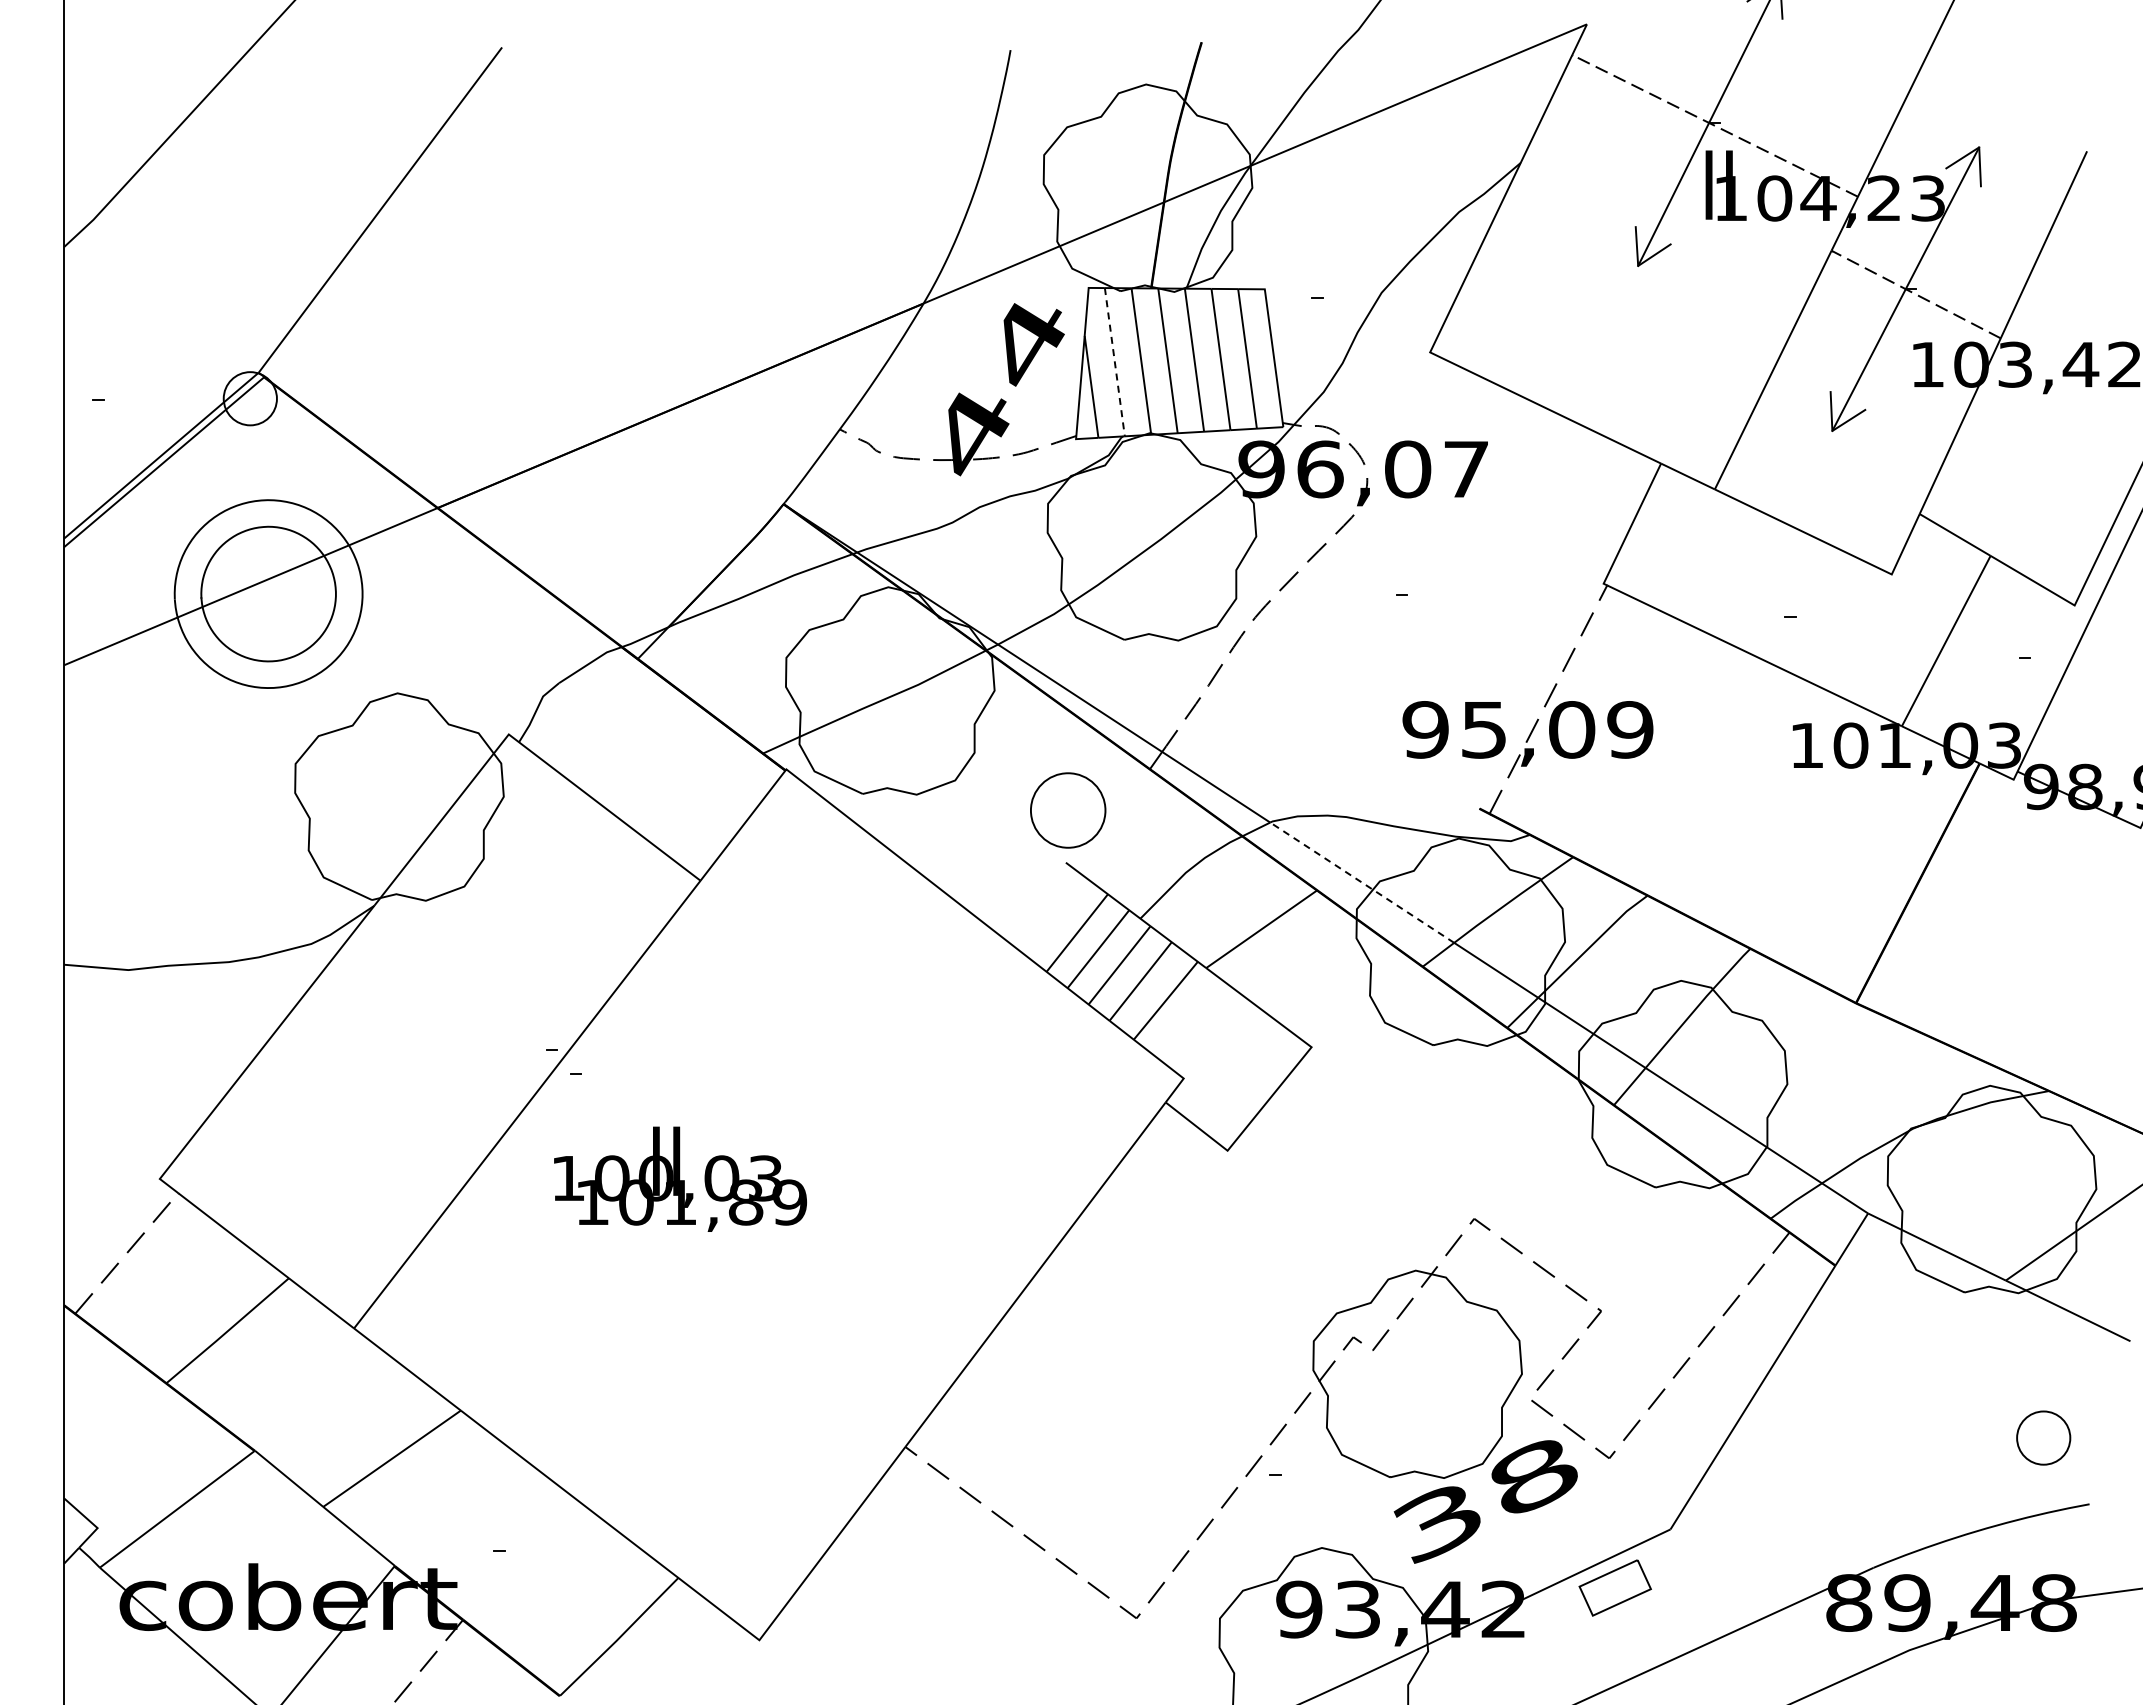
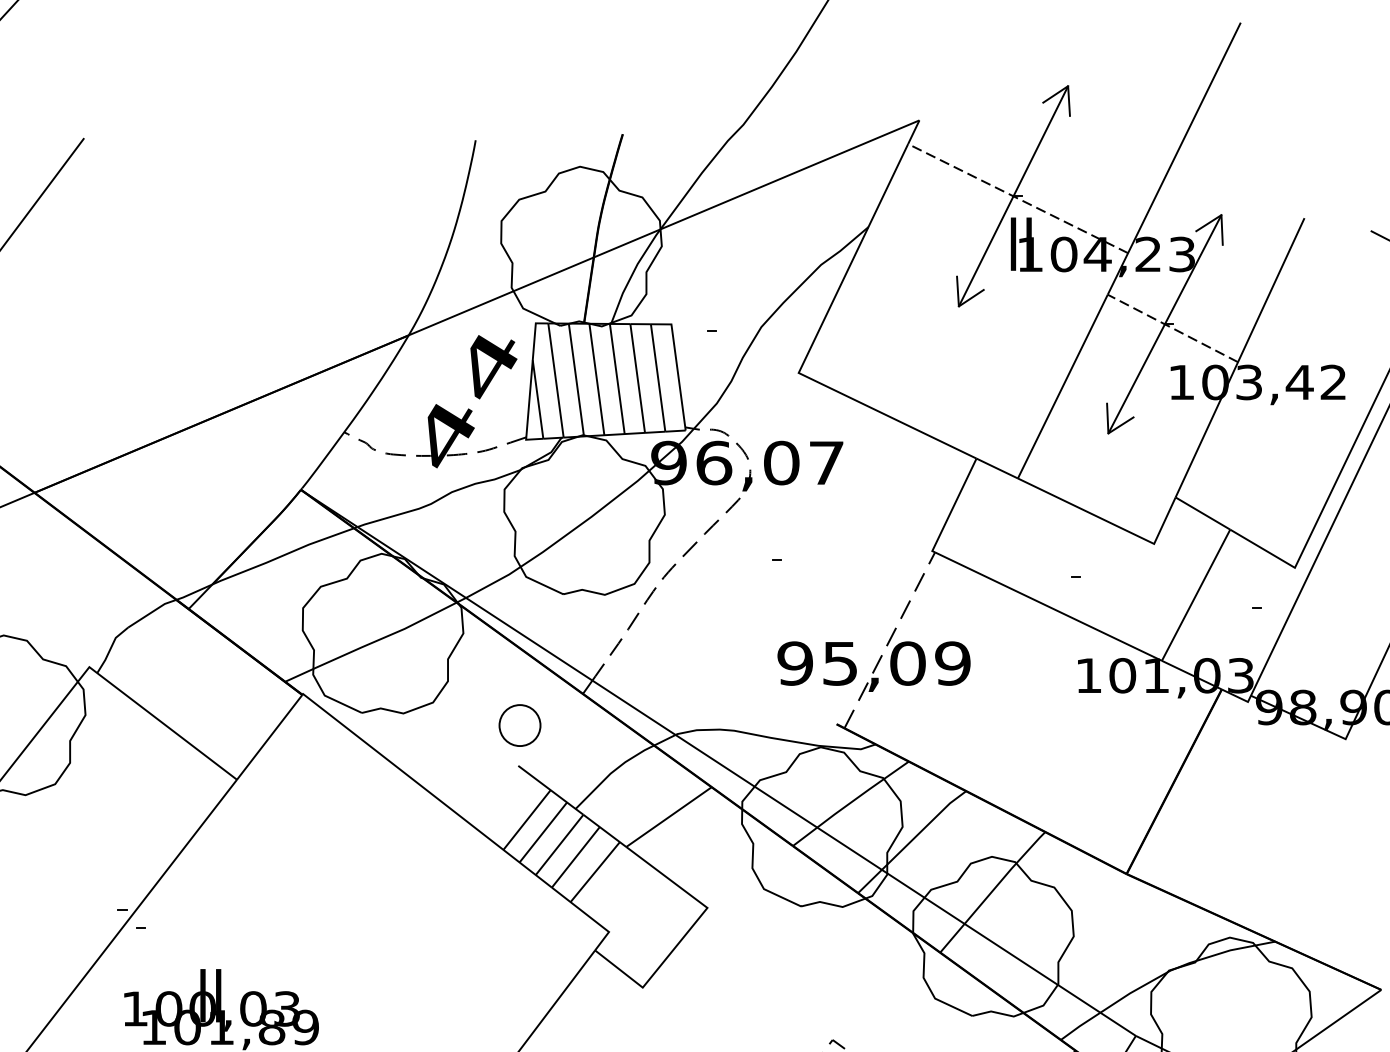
line: (1114, 362) -> (555, 380), dashed -> solid
part: (1067, 809) -> (519, 724), size x0.71
line: (1362, 882) -> (746, 781), dashed -> solid

